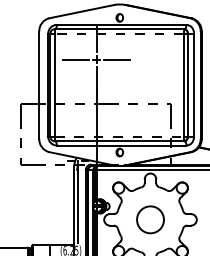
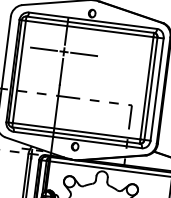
line: (119, 33) -> (89, 28), dashed -> solid
line: (119, 136) -> (76, 130), dashed -> solid

